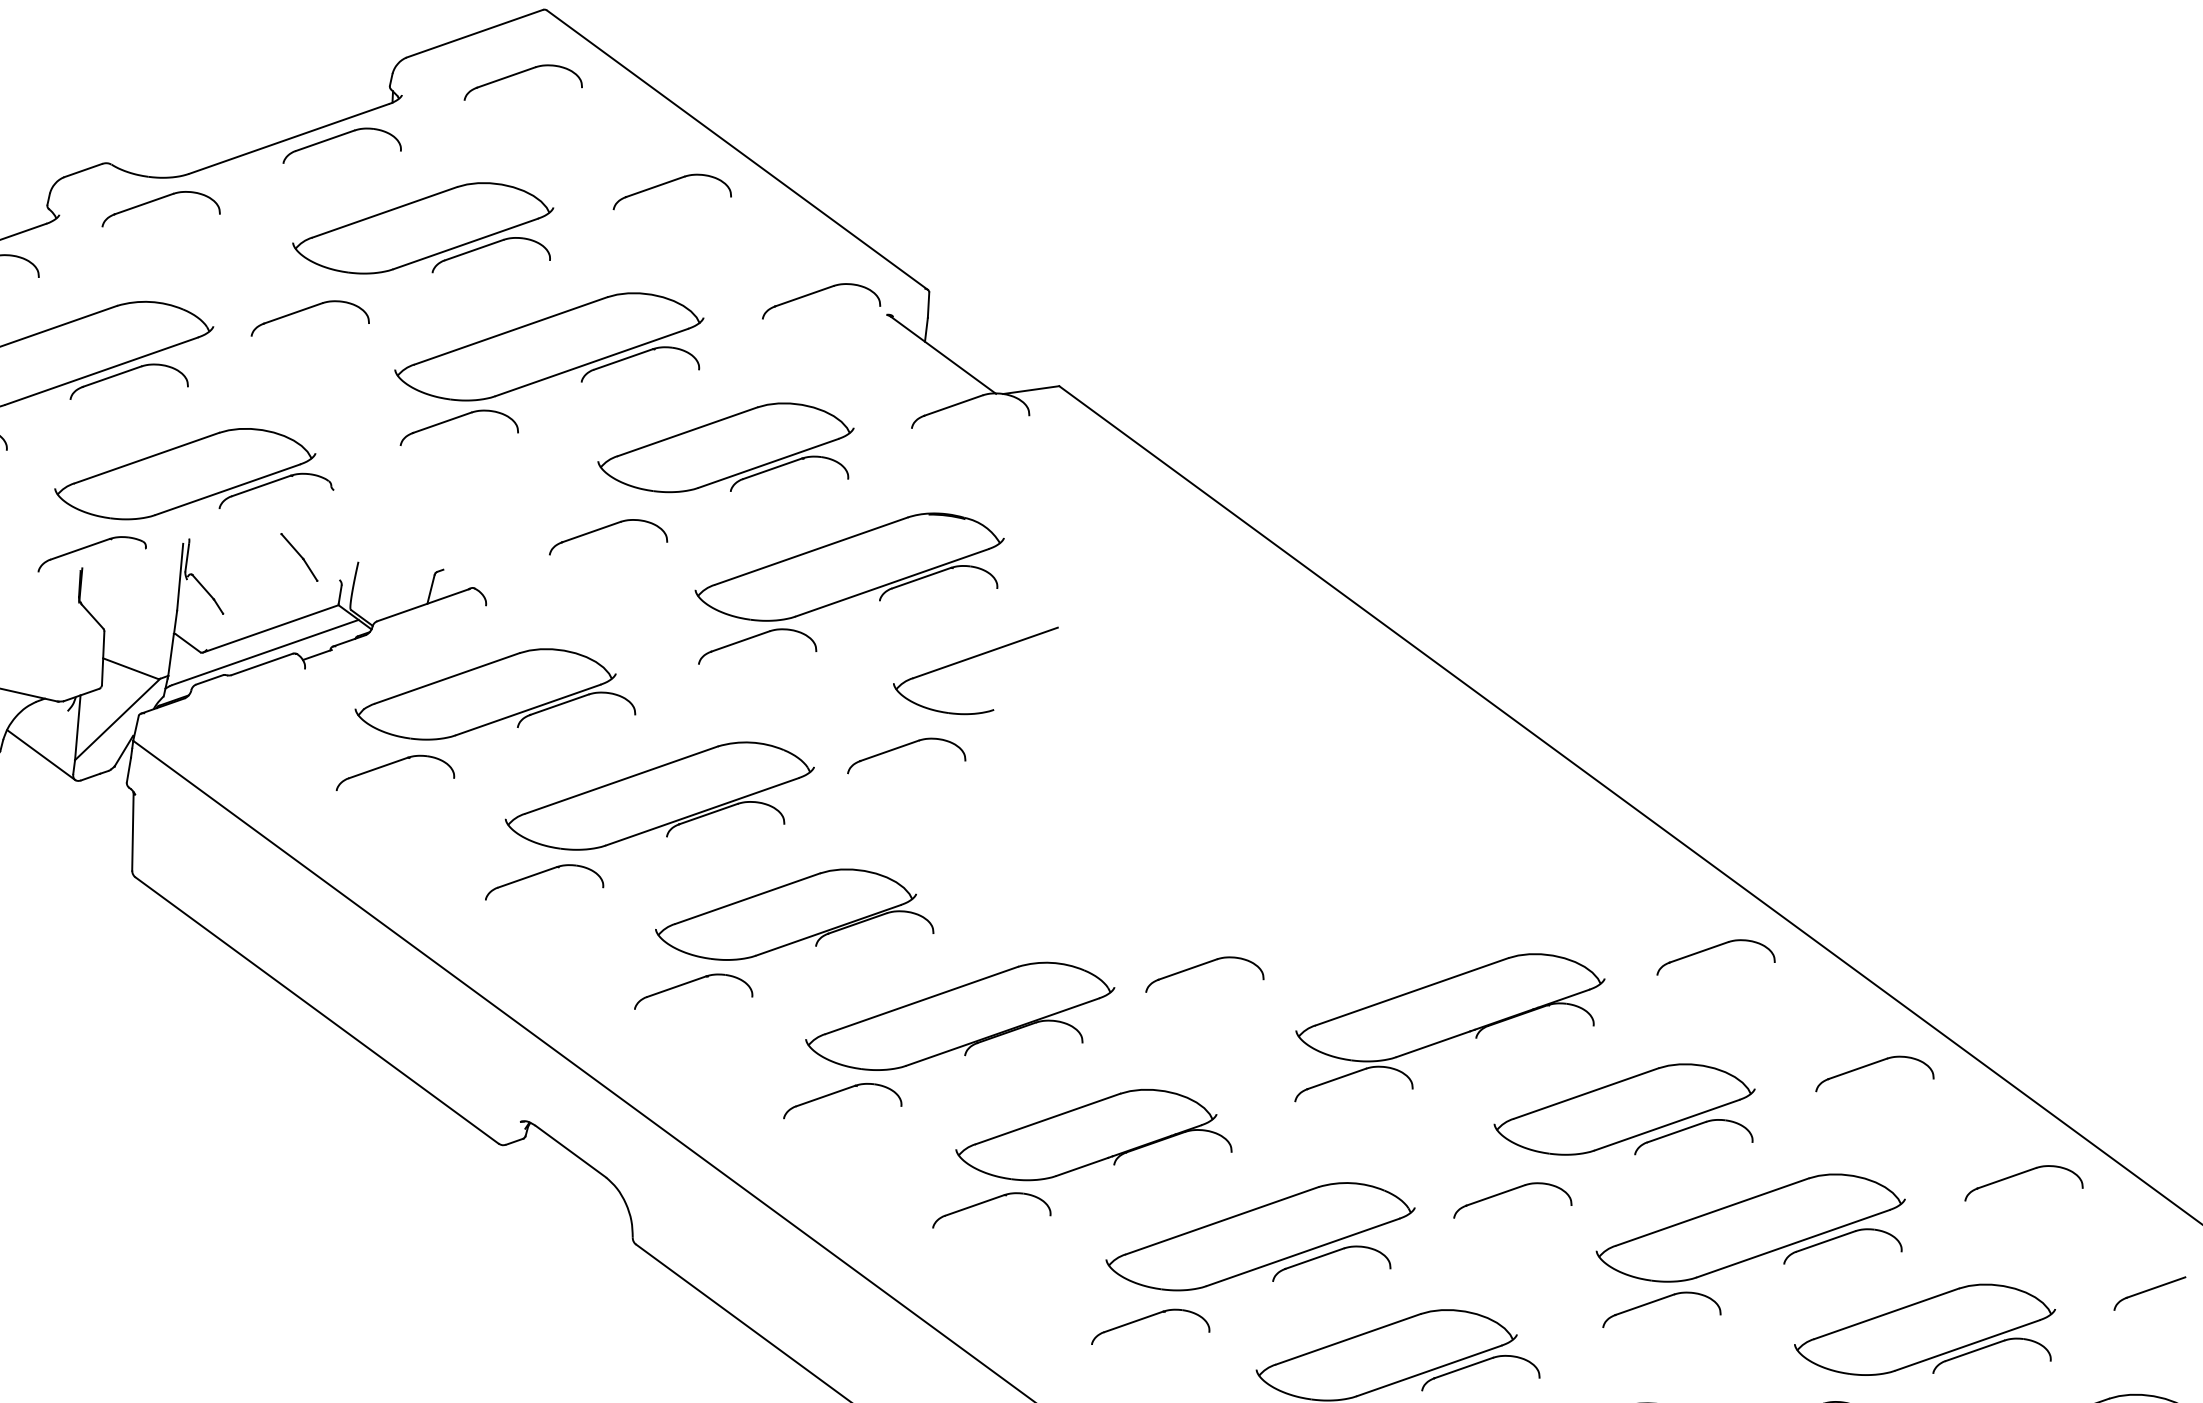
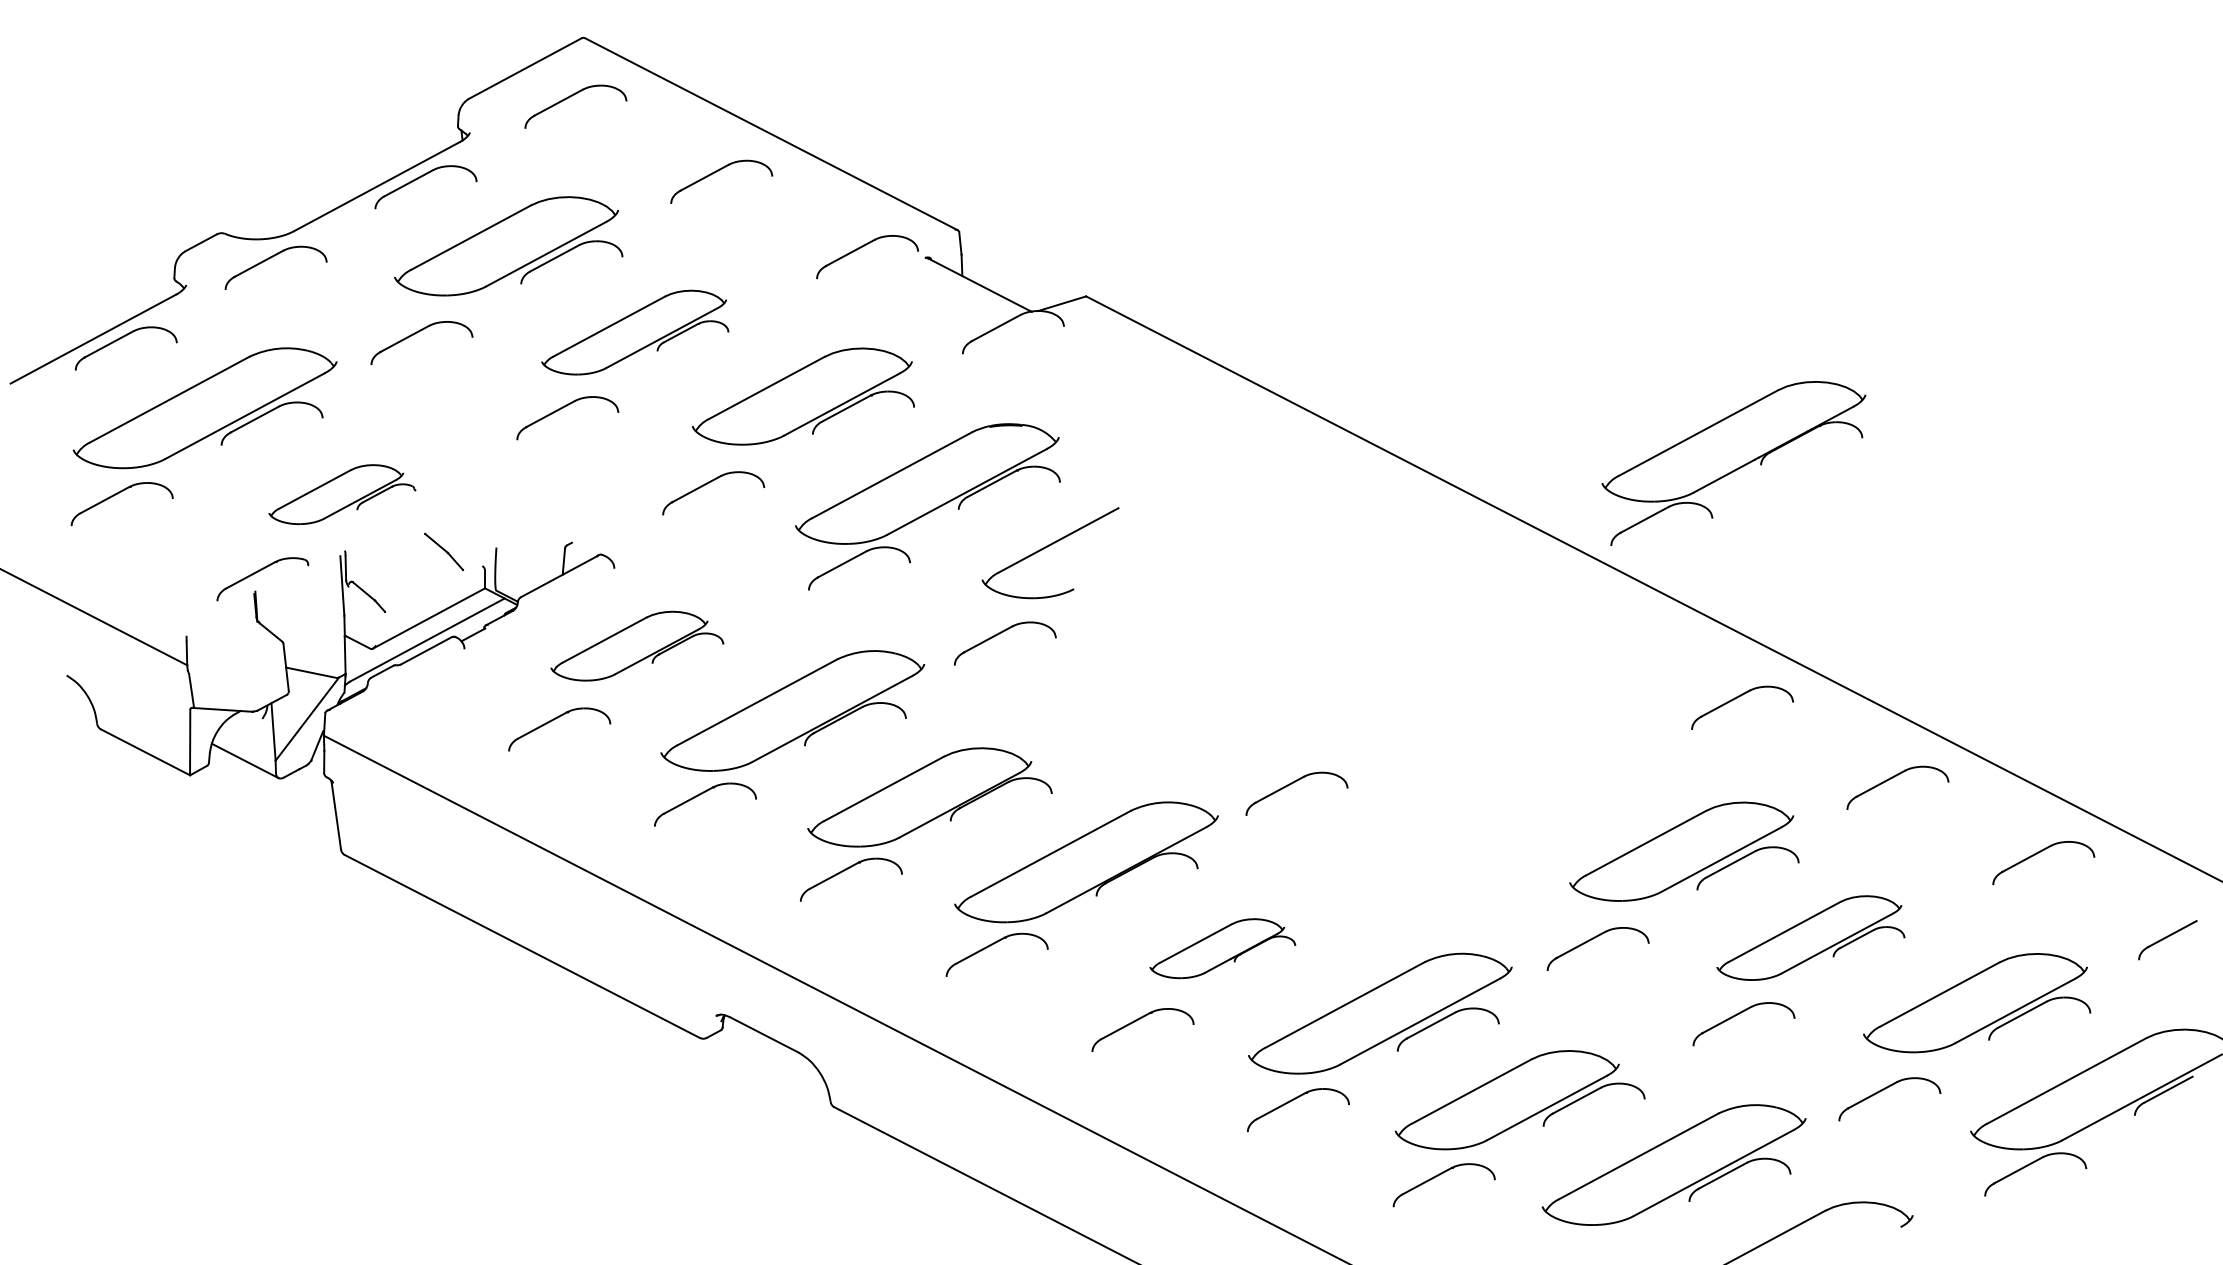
part: (551, 346) -> (635, 332), size x0.7
part: (196, 475) -> (342, 494), size x0.6
part: (498, 696) -> (637, 646), size x0.7
part: (1445, 1031) -> (1733, 463), moved
part: (1096, 1136) -> (1222, 948), size x0.6
part: (1752, 1227) -> (1810, 937), size x0.7

